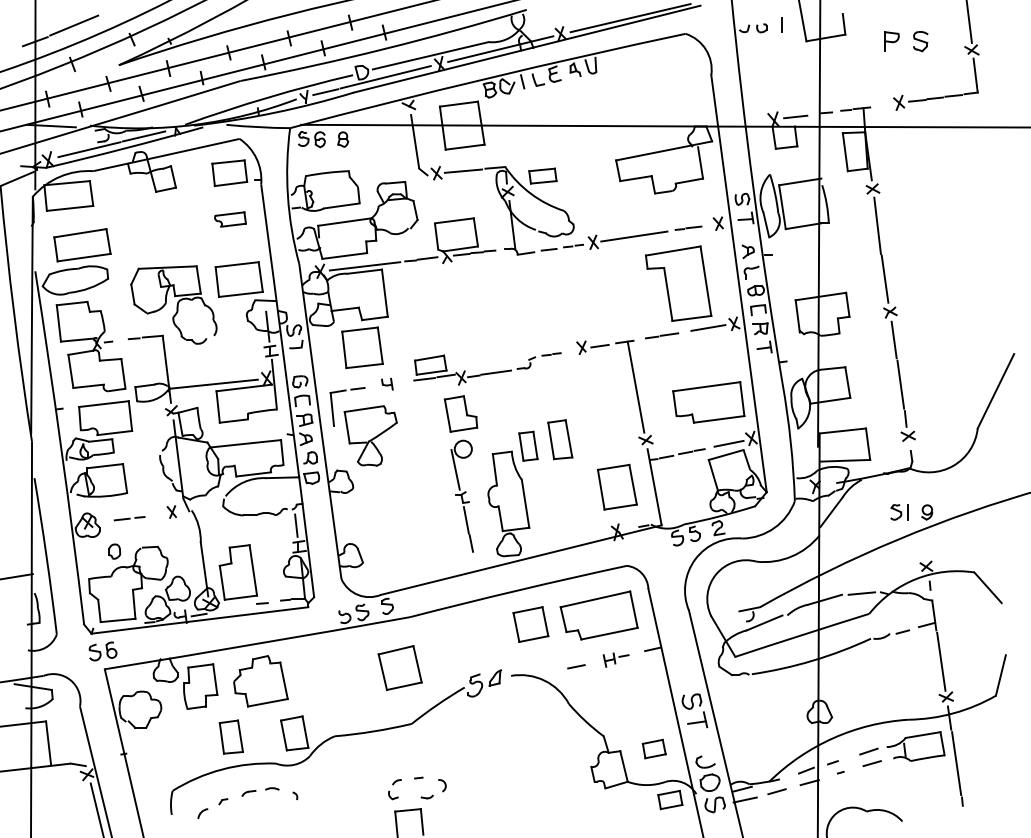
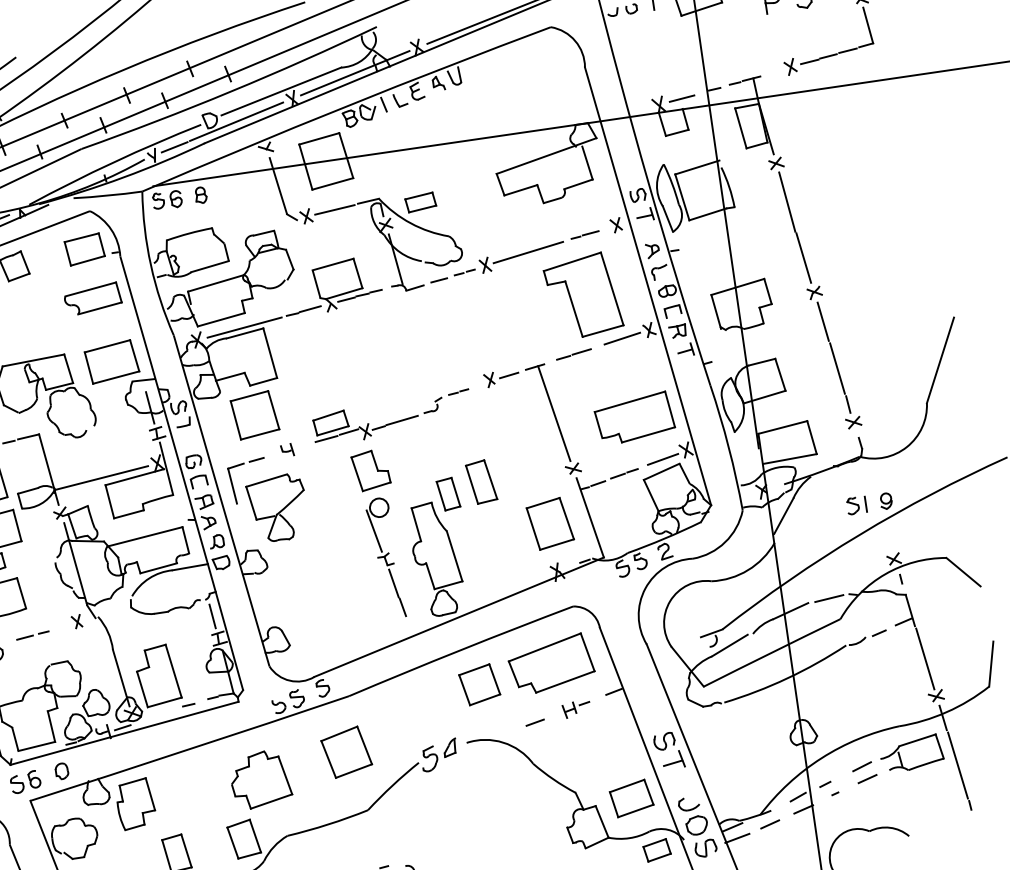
part: (230, 219) -> (93, 298), size x1.67
part: (114, 551) -> (61, 771), moved
part: (260, 681) -> (260, 779), moved
part: (654, 748) -> (631, 797), size x1.67

